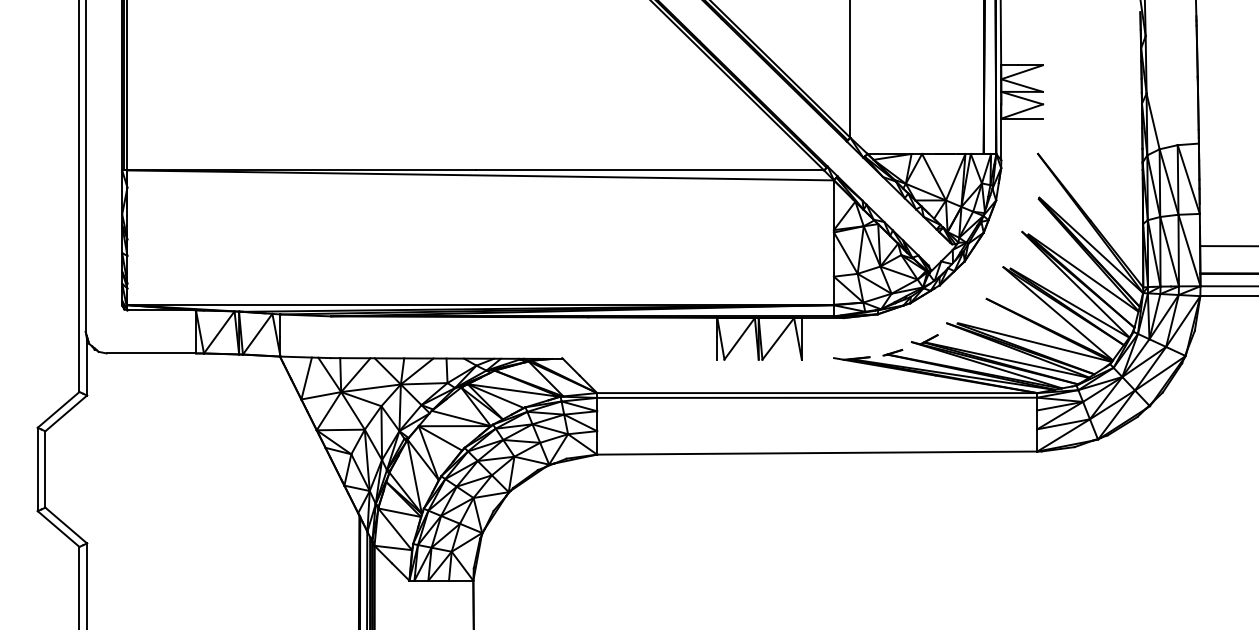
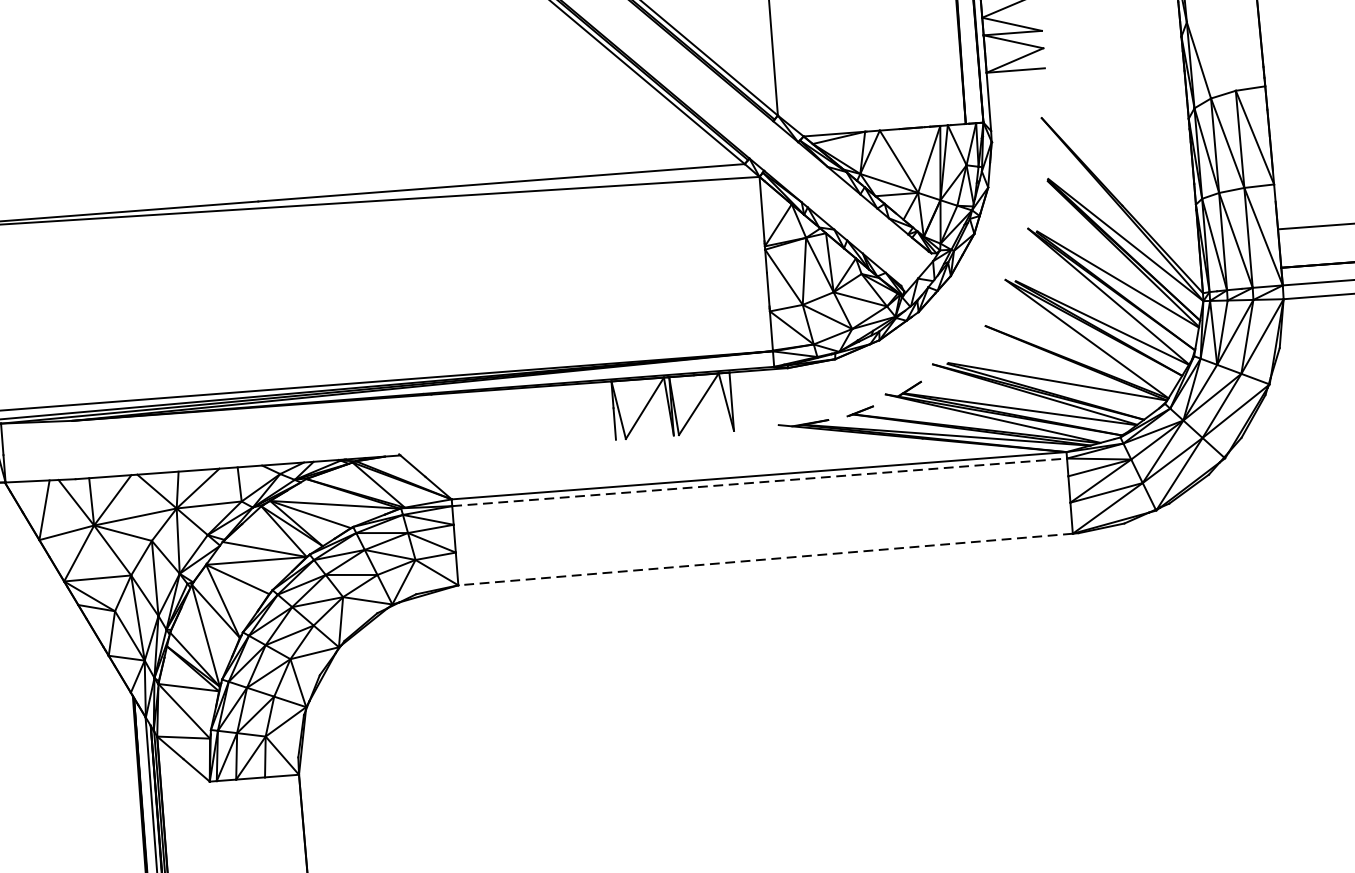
line: (817, 397) -> (759, 481), solid -> dashed
line: (816, 453) -> (764, 560), solid -> dashed

